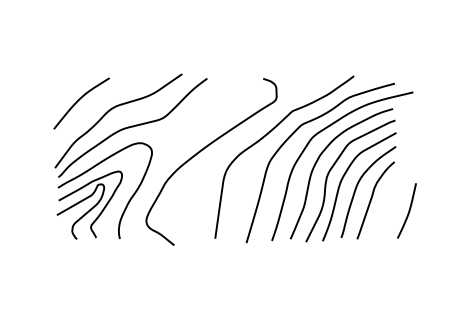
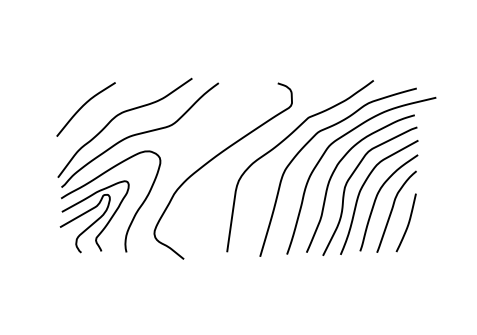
curve: (408, 210) -> (407, 222), moved

